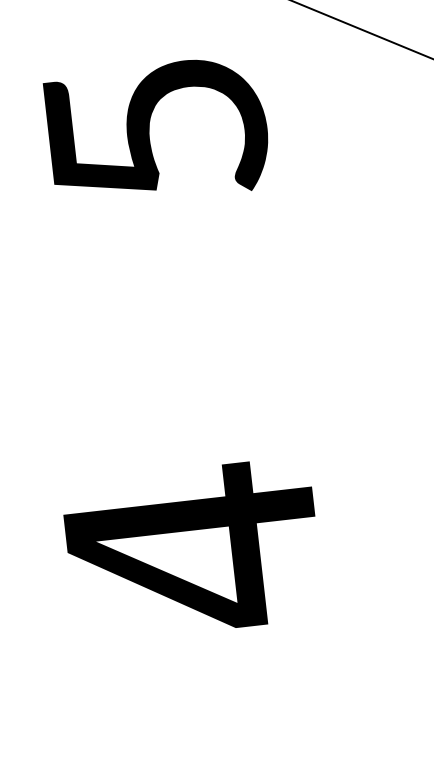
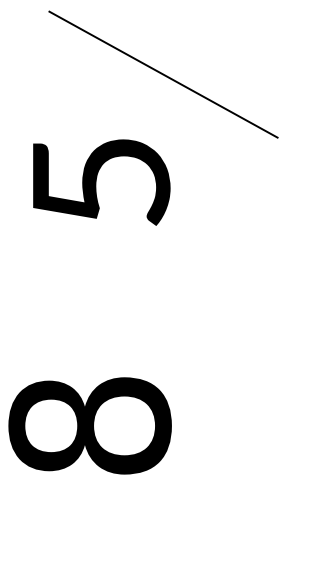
text: (157, 132) -> (101, 182), moved
text: (192, 550) -> (89, 426), 4 -> 8

